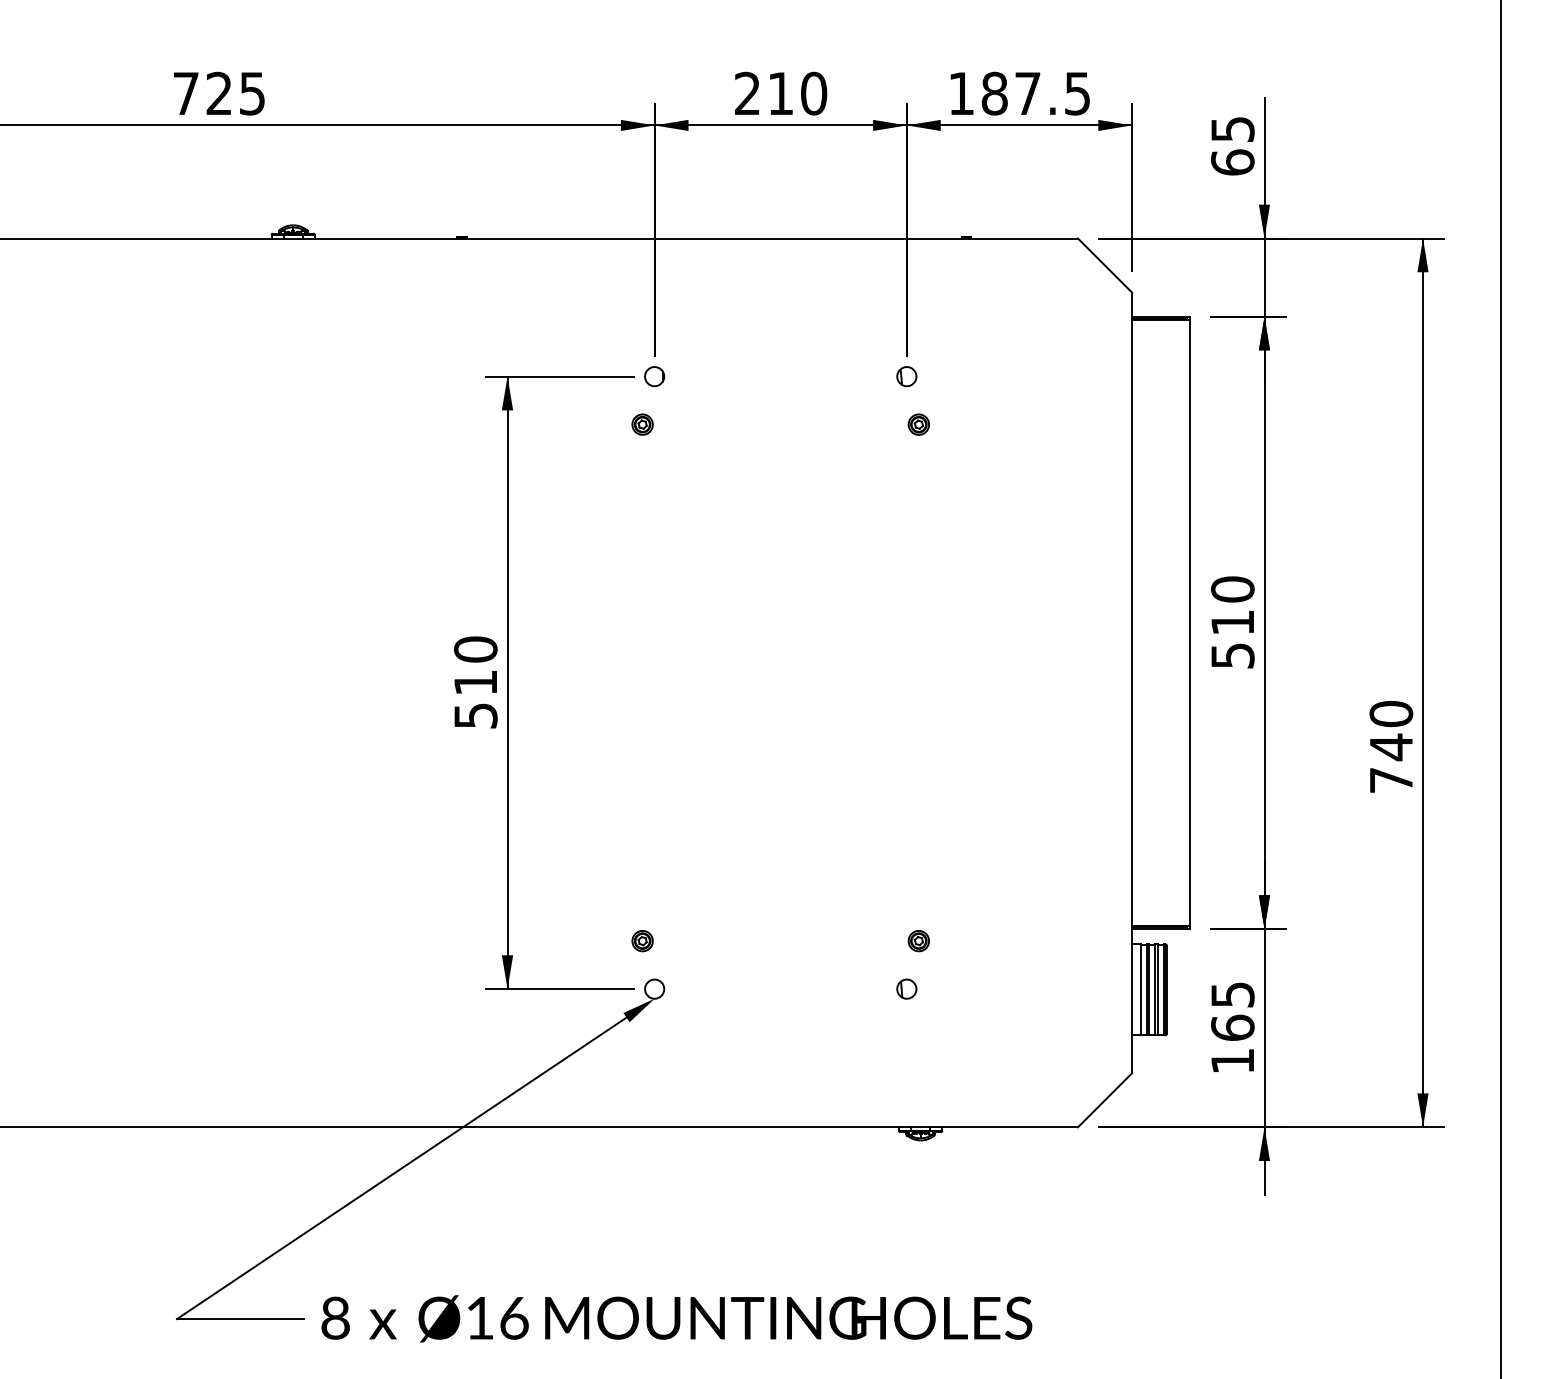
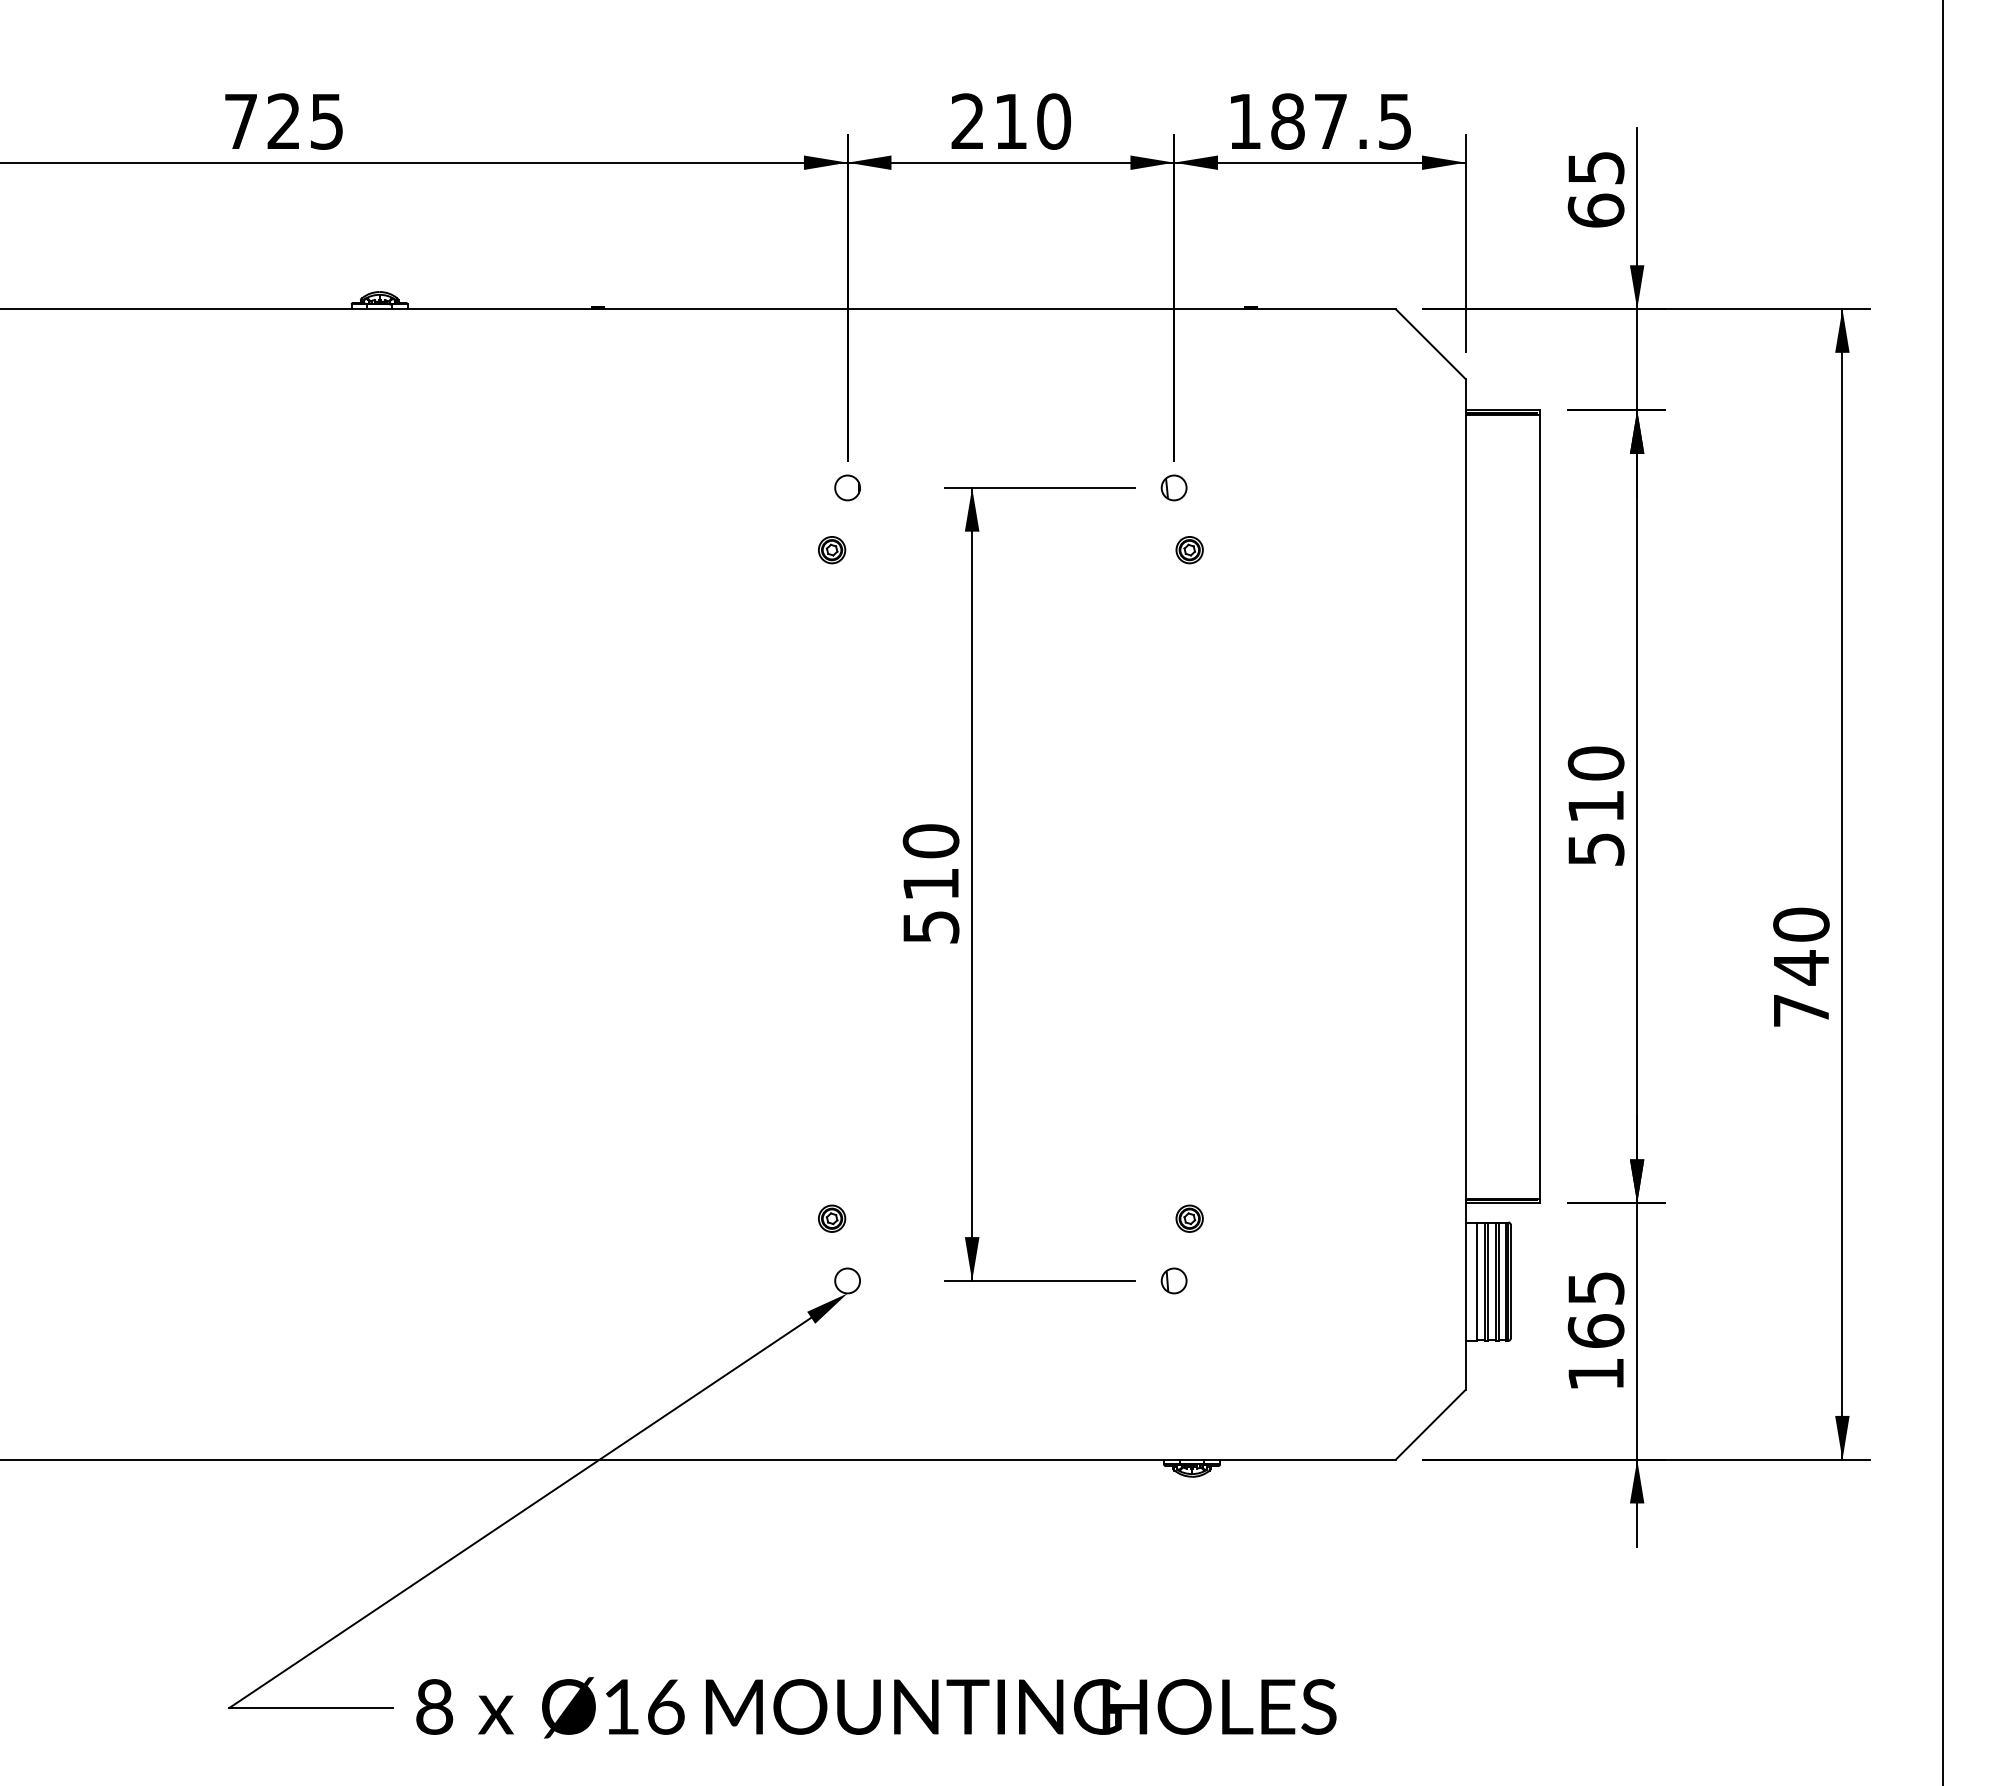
part: (507, 682) -> (972, 884), moved

